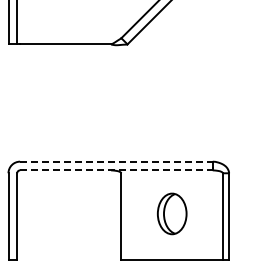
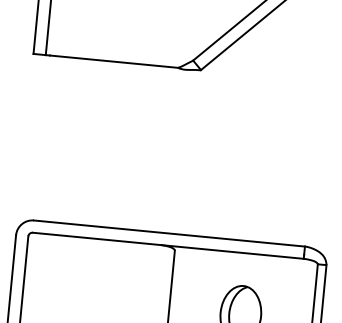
line: (116, 161) -> (169, 233), dashed -> solid
line: (116, 170) -> (168, 245), dashed -> solid

